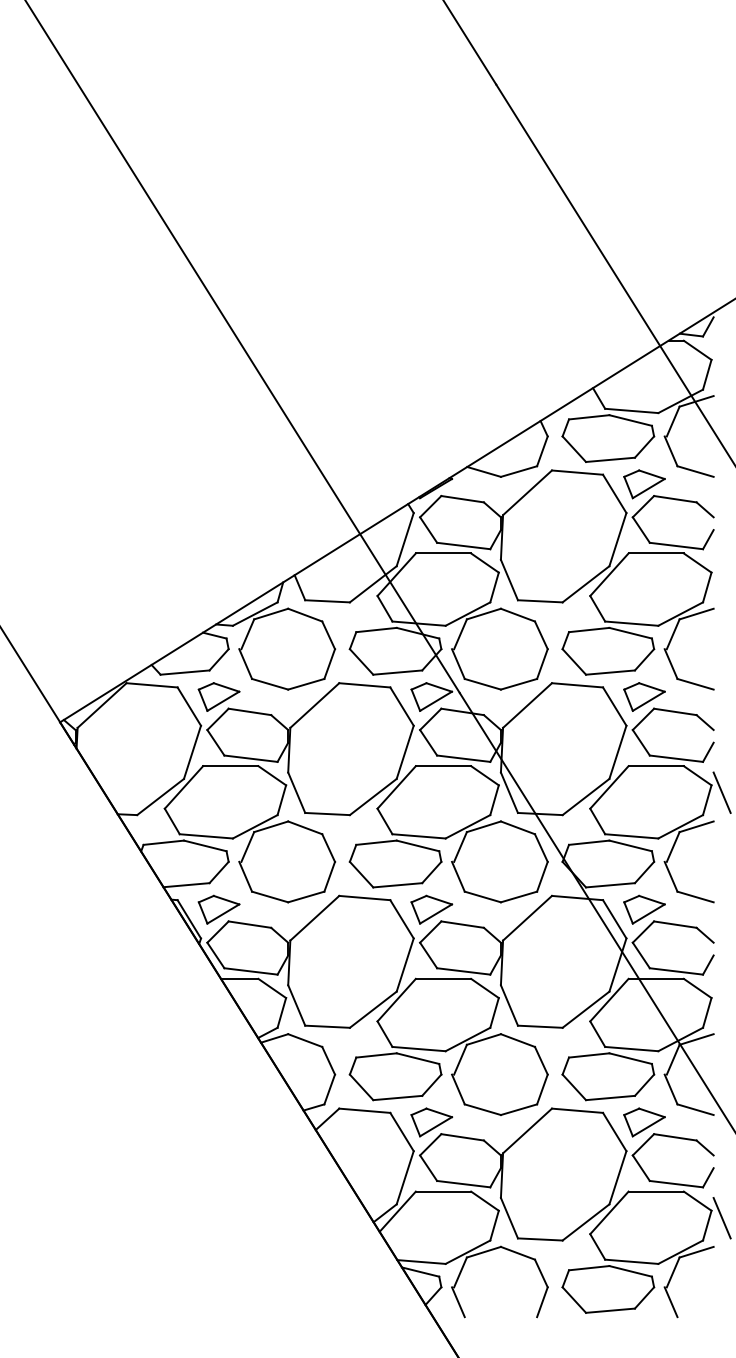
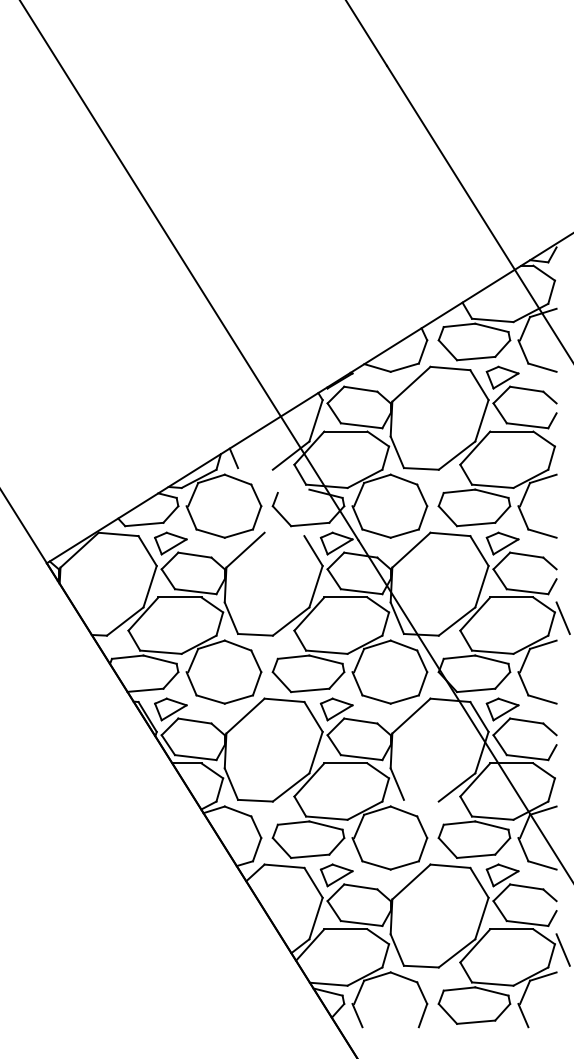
line: (327, 600) -> (255, 468), removed
line: (376, 628) -> (293, 490), removed
line: (364, 685) -> (284, 534), removed
line: (539, 1026) -> (420, 800), removed

